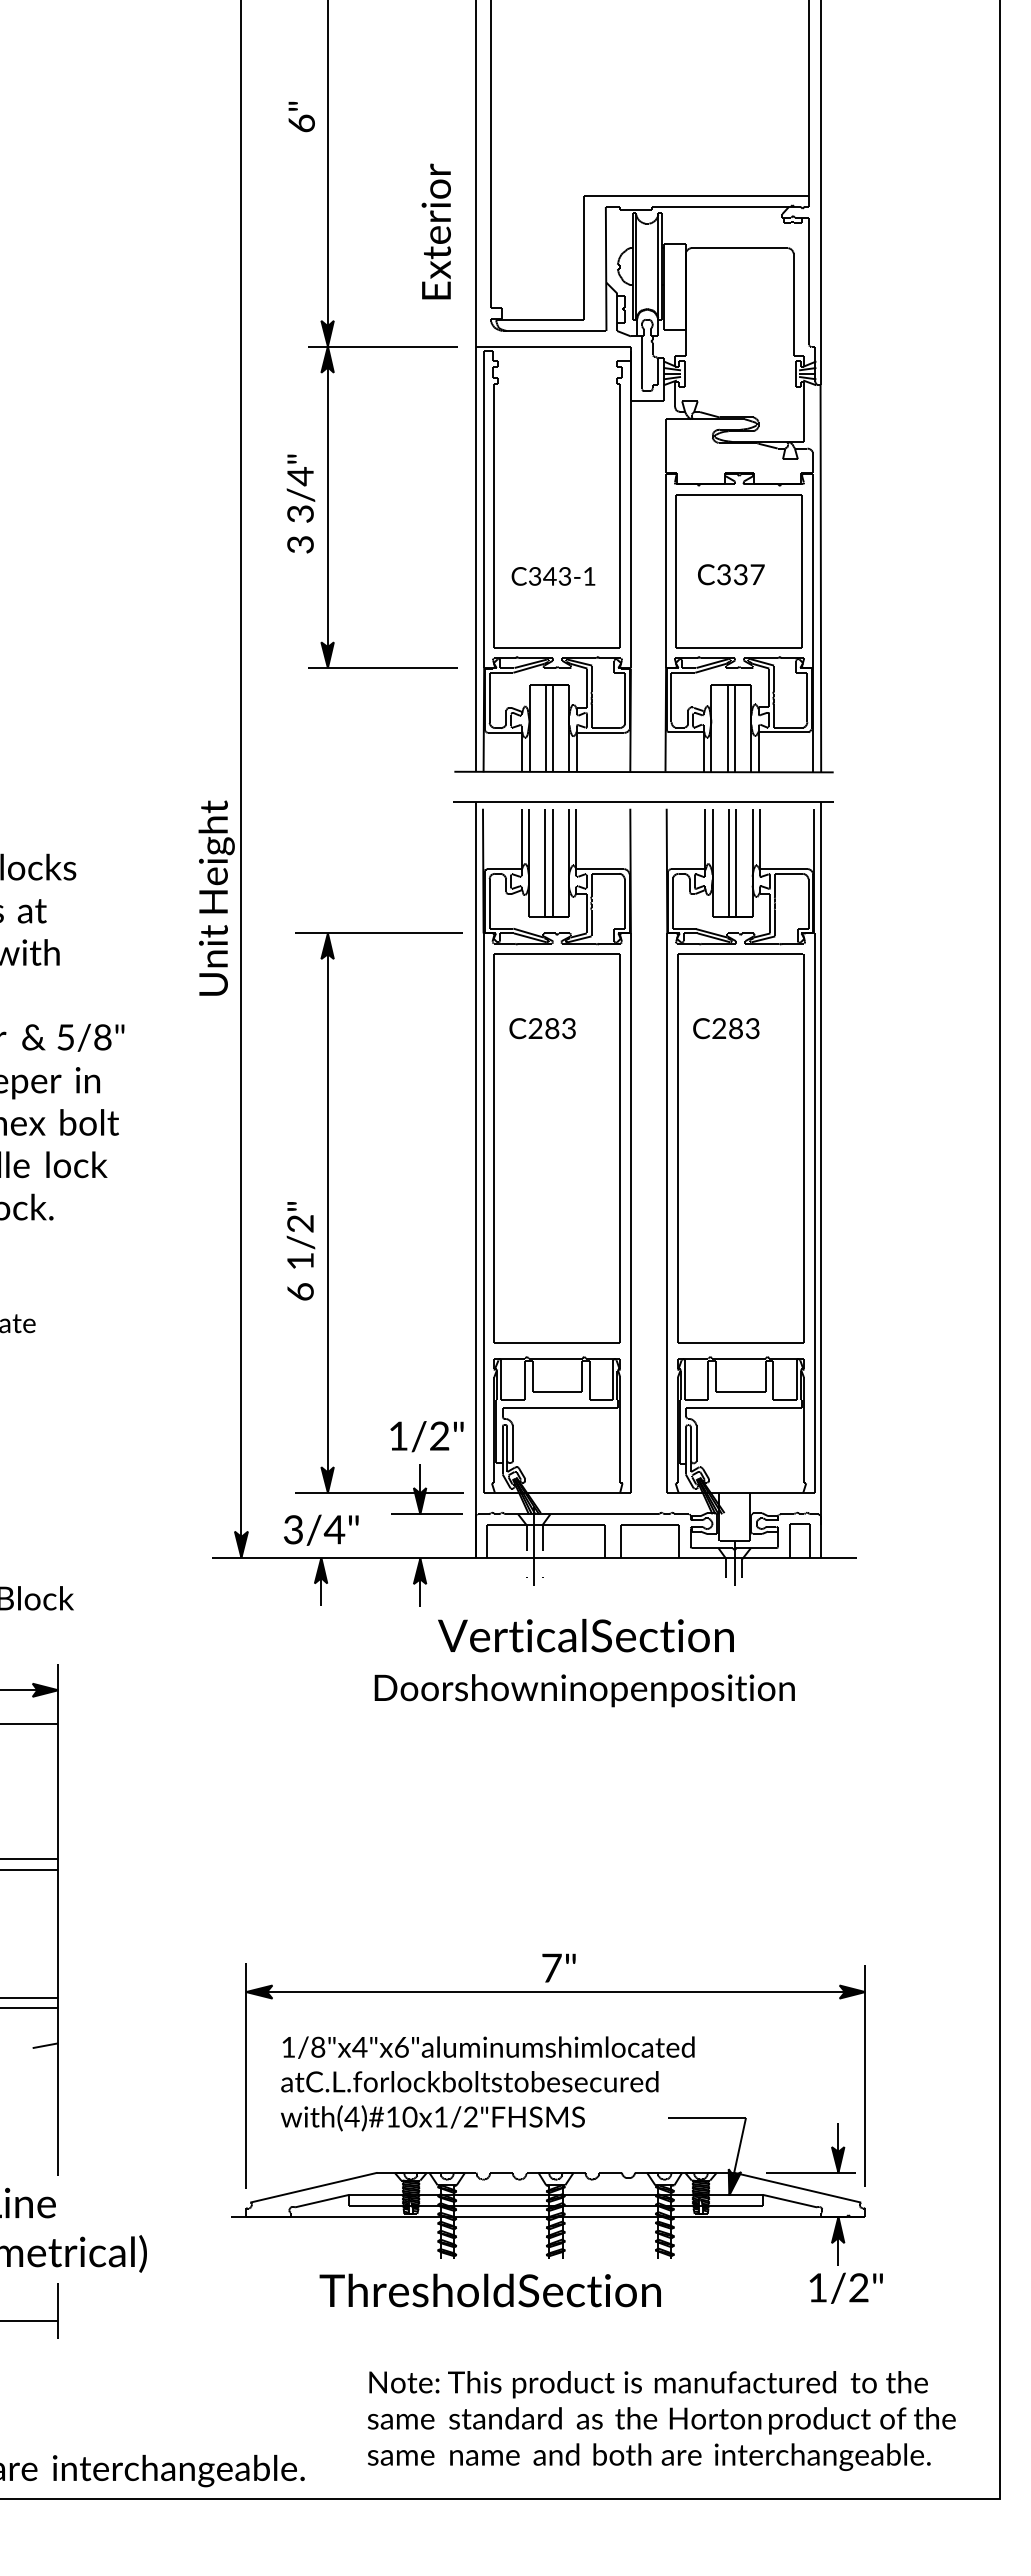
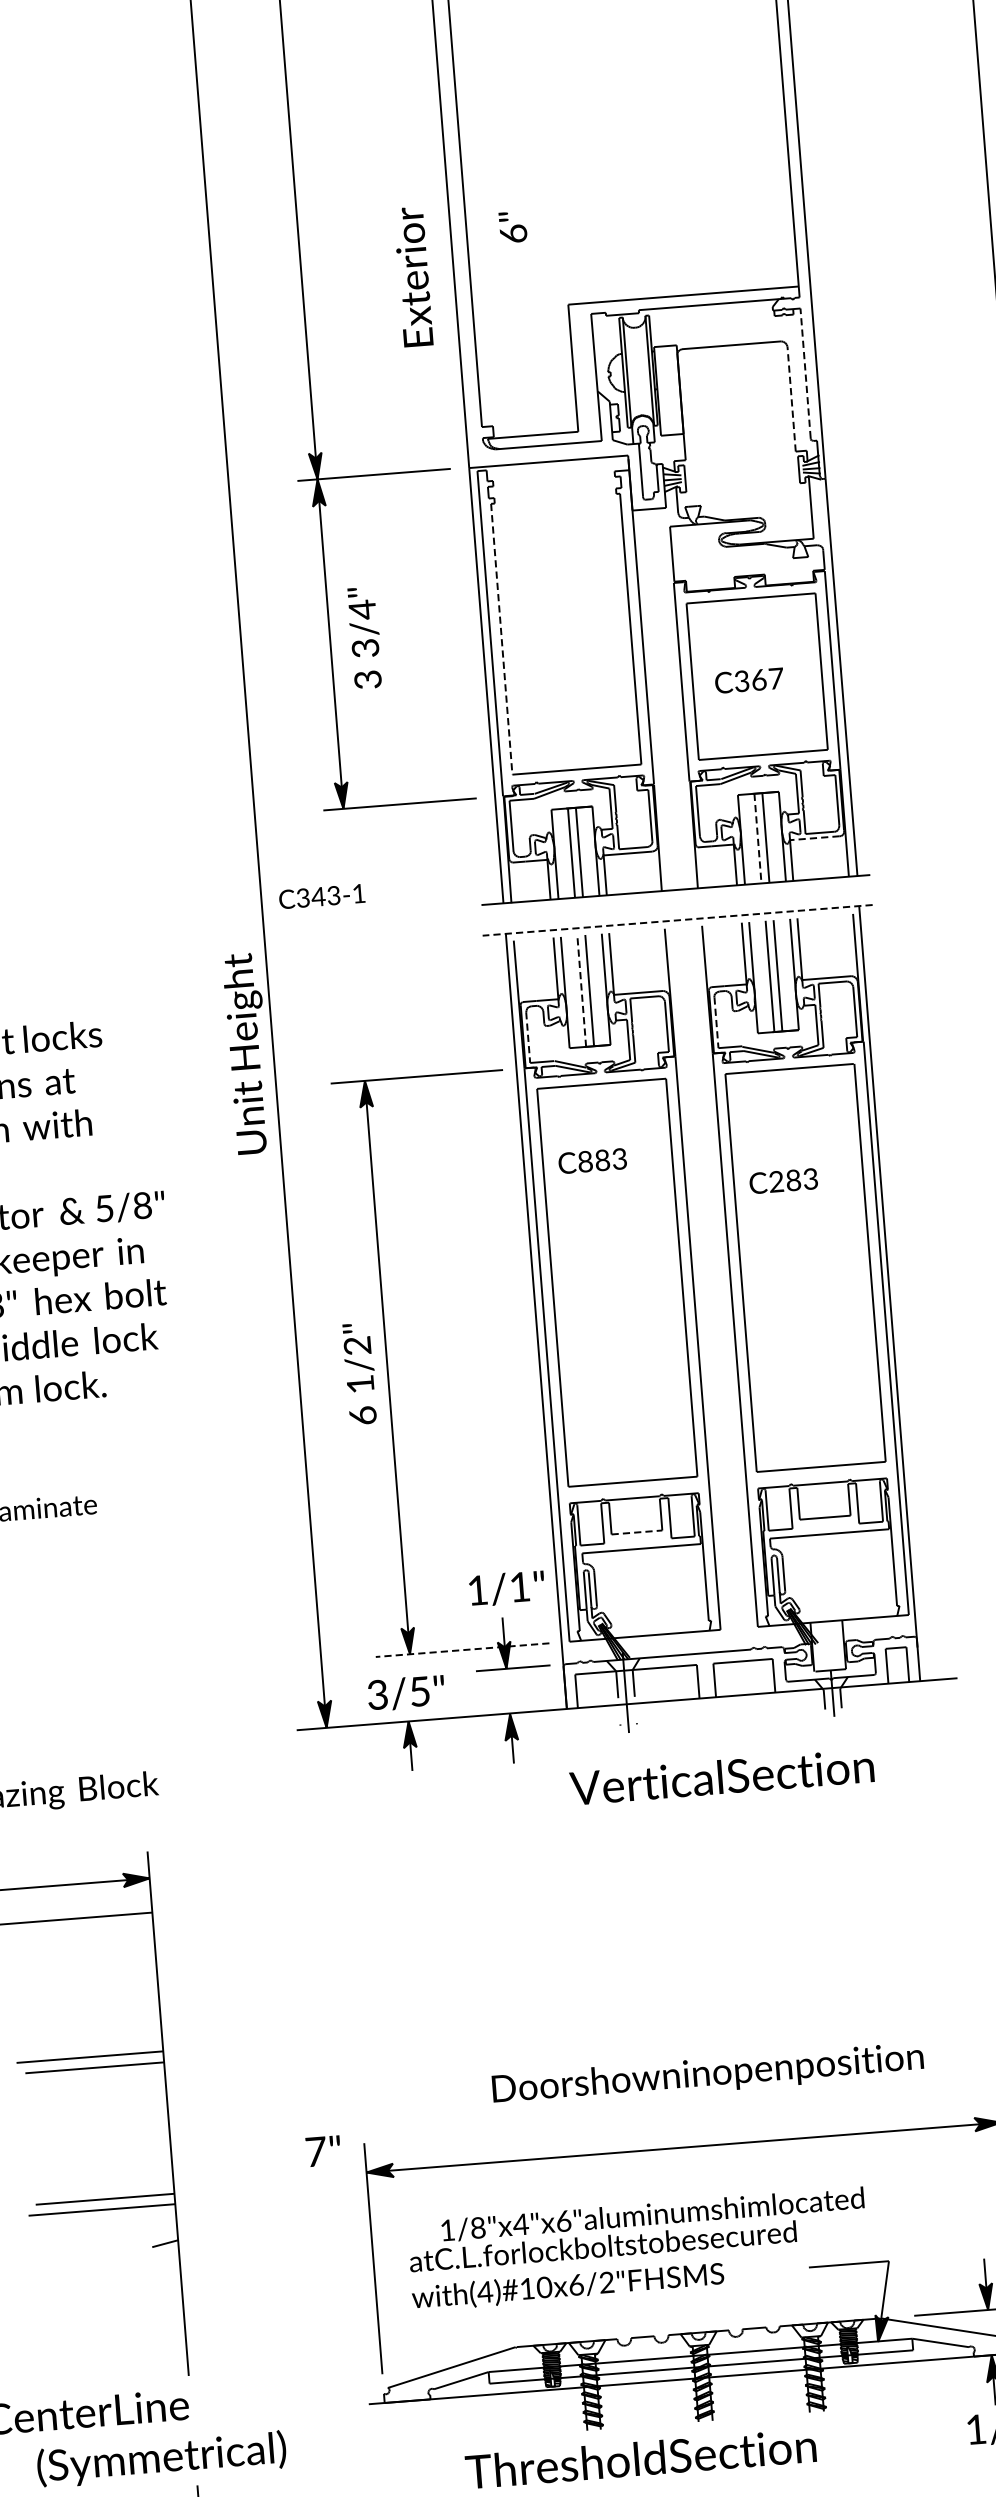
text: (301, 117) -> (512, 227), moved
text: (435, 231) -> (412, 276), moved
line: (809, 280) -> (805, 372), solid -> dashed
line: (793, 304) -> (791, 398), solid -> dashed
text: (300, 503) -> (364, 637), moved
line: (494, 516) -> (502, 640), solid -> dashed
text: (740, 574) -> (758, 679), C337 -> C367
text: (553, 576) -> (322, 896), moved
line: (727, 728) -> (757, 838), solid -> dashed
line: (782, 732) -> (814, 838), solid -> dashed
line: (642, 801) -> (676, 920), solid -> dashed
line: (545, 862) -> (582, 990), solid -> dashed
line: (489, 903) -> (528, 1037), solid -> dashed
line: (673, 903) -> (716, 1022), solid -> dashed
text: (726, 1028) -> (783, 1181), moved
text: (535, 1029) -> (585, 1162), C283 -> C883
text: (300, 1251) -> (359, 1374), moved
line: (557, 1392) -> (637, 1532), solid -> dashed
text: (439, 1435) -> (519, 1586), 1/2" -> 1/1"
line: (379, 1492) -> (462, 1649), solid -> dashed
text: (334, 1529) -> (419, 1691), 3/4" -> 3/5"
text: (585, 1635) -> (721, 1776), moved
text: (584, 1690) -> (707, 2074), moved
text: (558, 1967) -> (322, 2150), moved
text: (488, 2047) -> (652, 2214), moved
text: (441, 2116) -> (576, 2284), with(4)#10x1/2"FHSMS -> with(4)#10x6/2"FHSMS

